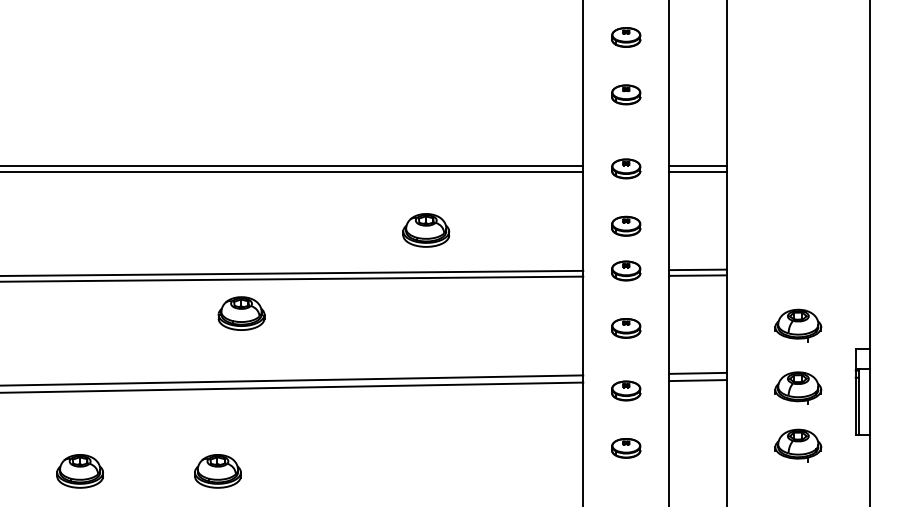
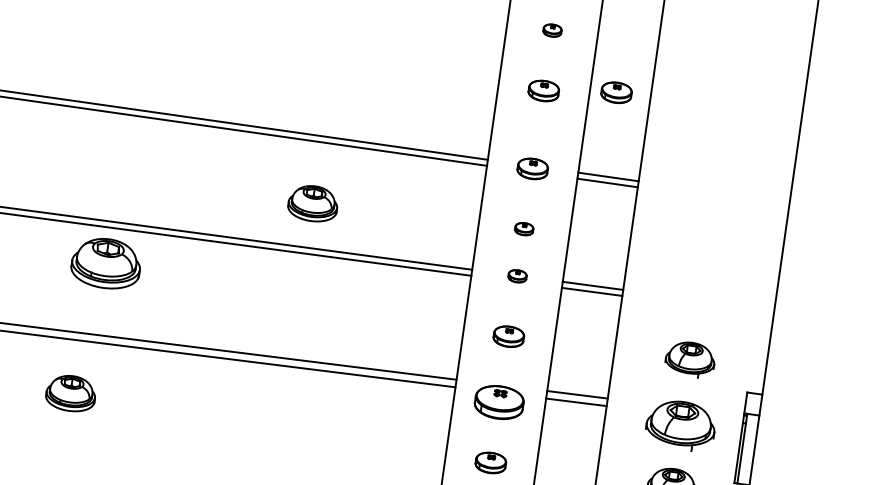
part: (626, 37) -> (552, 30), size x0.6
part: (694, 86) -> (616, 92), added
part: (626, 225) -> (524, 228), size x0.6
part: (626, 270) -> (517, 275), size x0.6
part: (241, 313) -> (106, 263), size x1.4
part: (798, 387) -> (681, 424), size x1.4
part: (626, 390) -> (499, 402), size x1.6
part: (217, 471) -> (70, 393), moved

